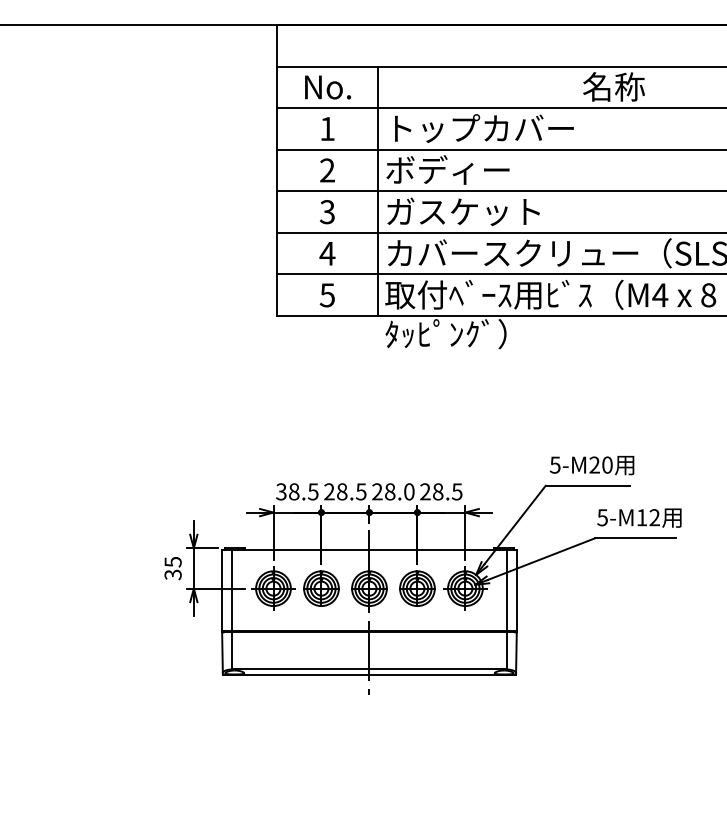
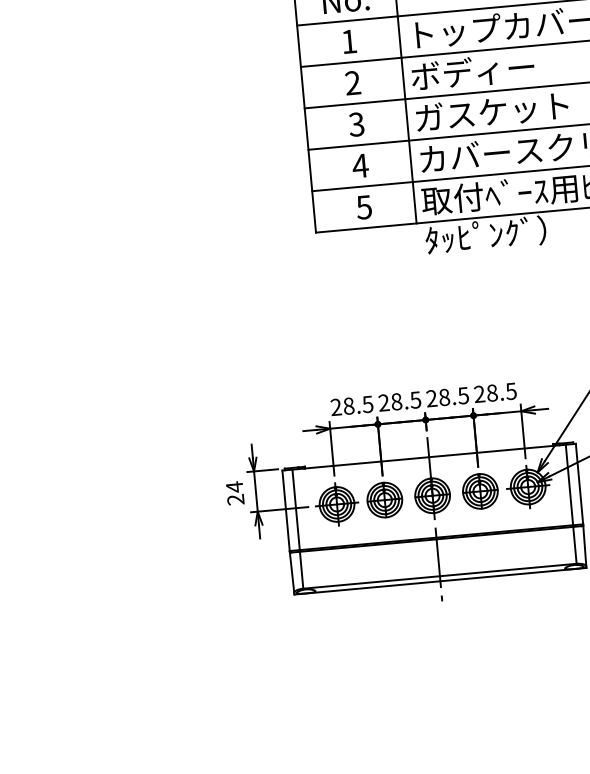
text: (281, 491) -> (336, 406), 38.5 -> 28.5
text: (408, 491) -> (462, 395), 28.0 -> 28.5
text: (172, 568) -> (234, 493), 35 -> 24

